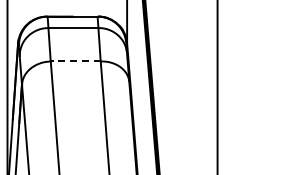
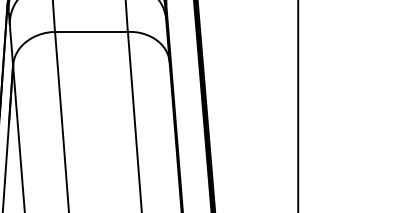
line: (75, 61) -> (91, 31), dashed -> solid

